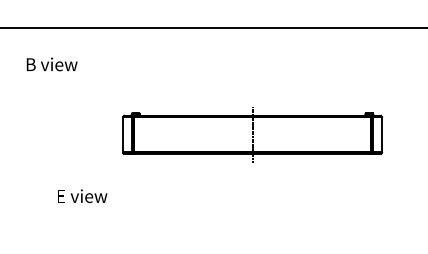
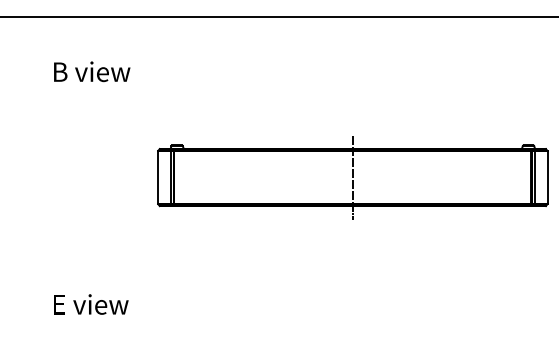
text: (51, 64) -> (91, 71), moved
text: (82, 195) -> (91, 303), moved

